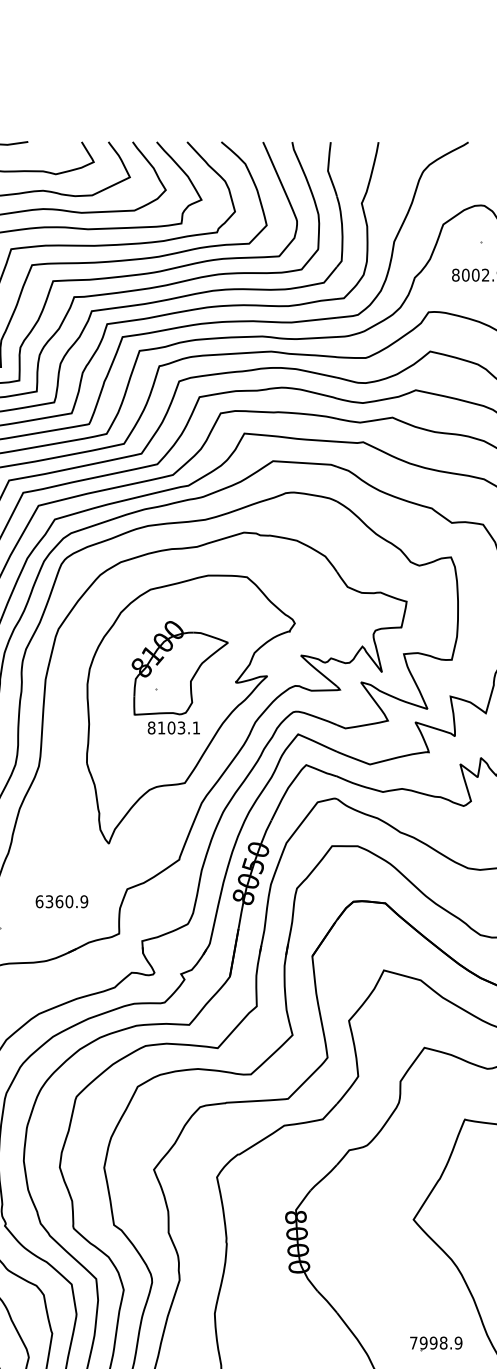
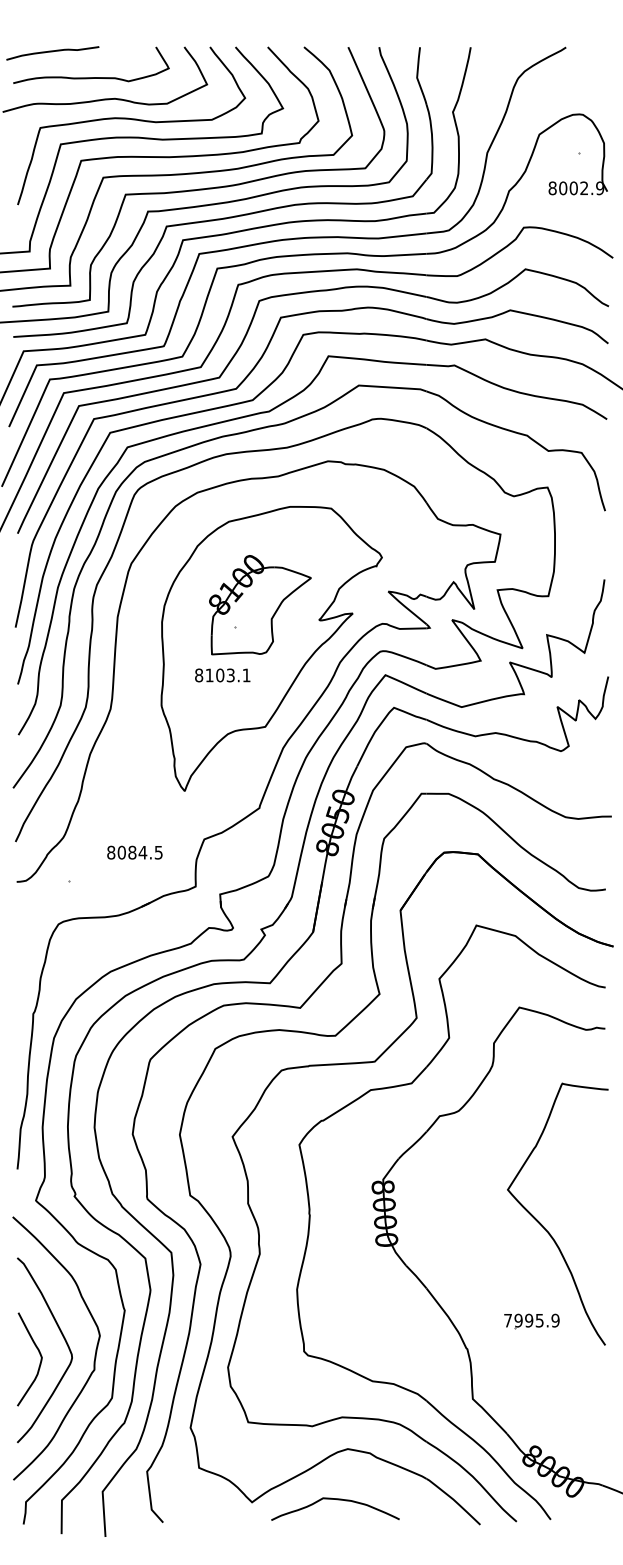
text: (173, 728) -> (222, 675), moved
text: (61, 901) -> (134, 852), 6360.9 -> 8084.5
text: (443, 1342) -> (539, 1320), 7998.9 -> 7995.9

